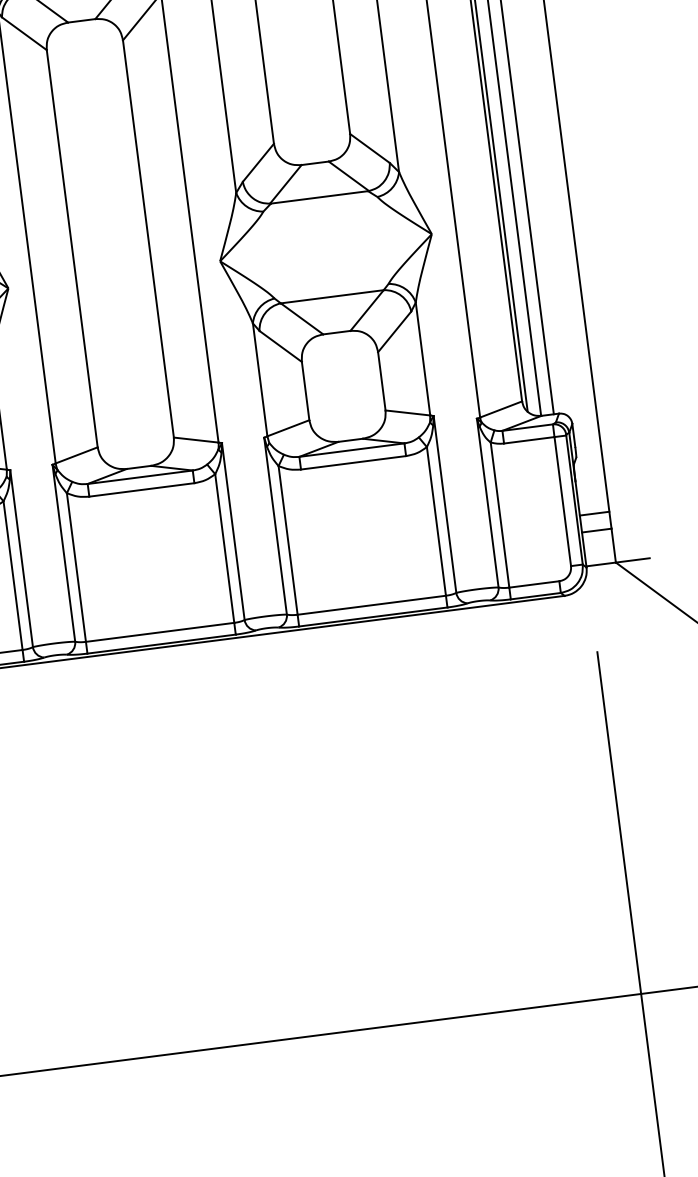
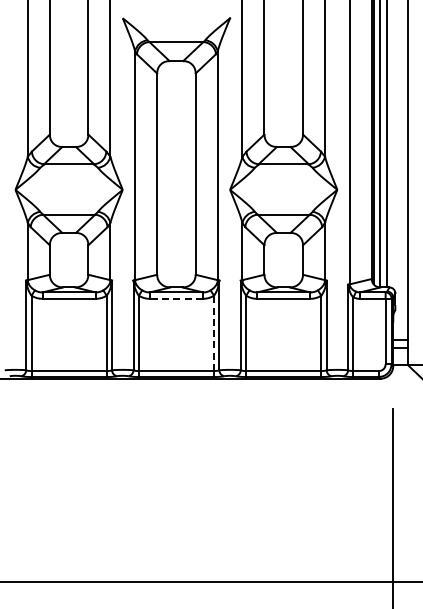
line: (141, 489) -> (176, 298), solid -> dashed
line: (225, 548) -> (214, 333), solid -> dashed

